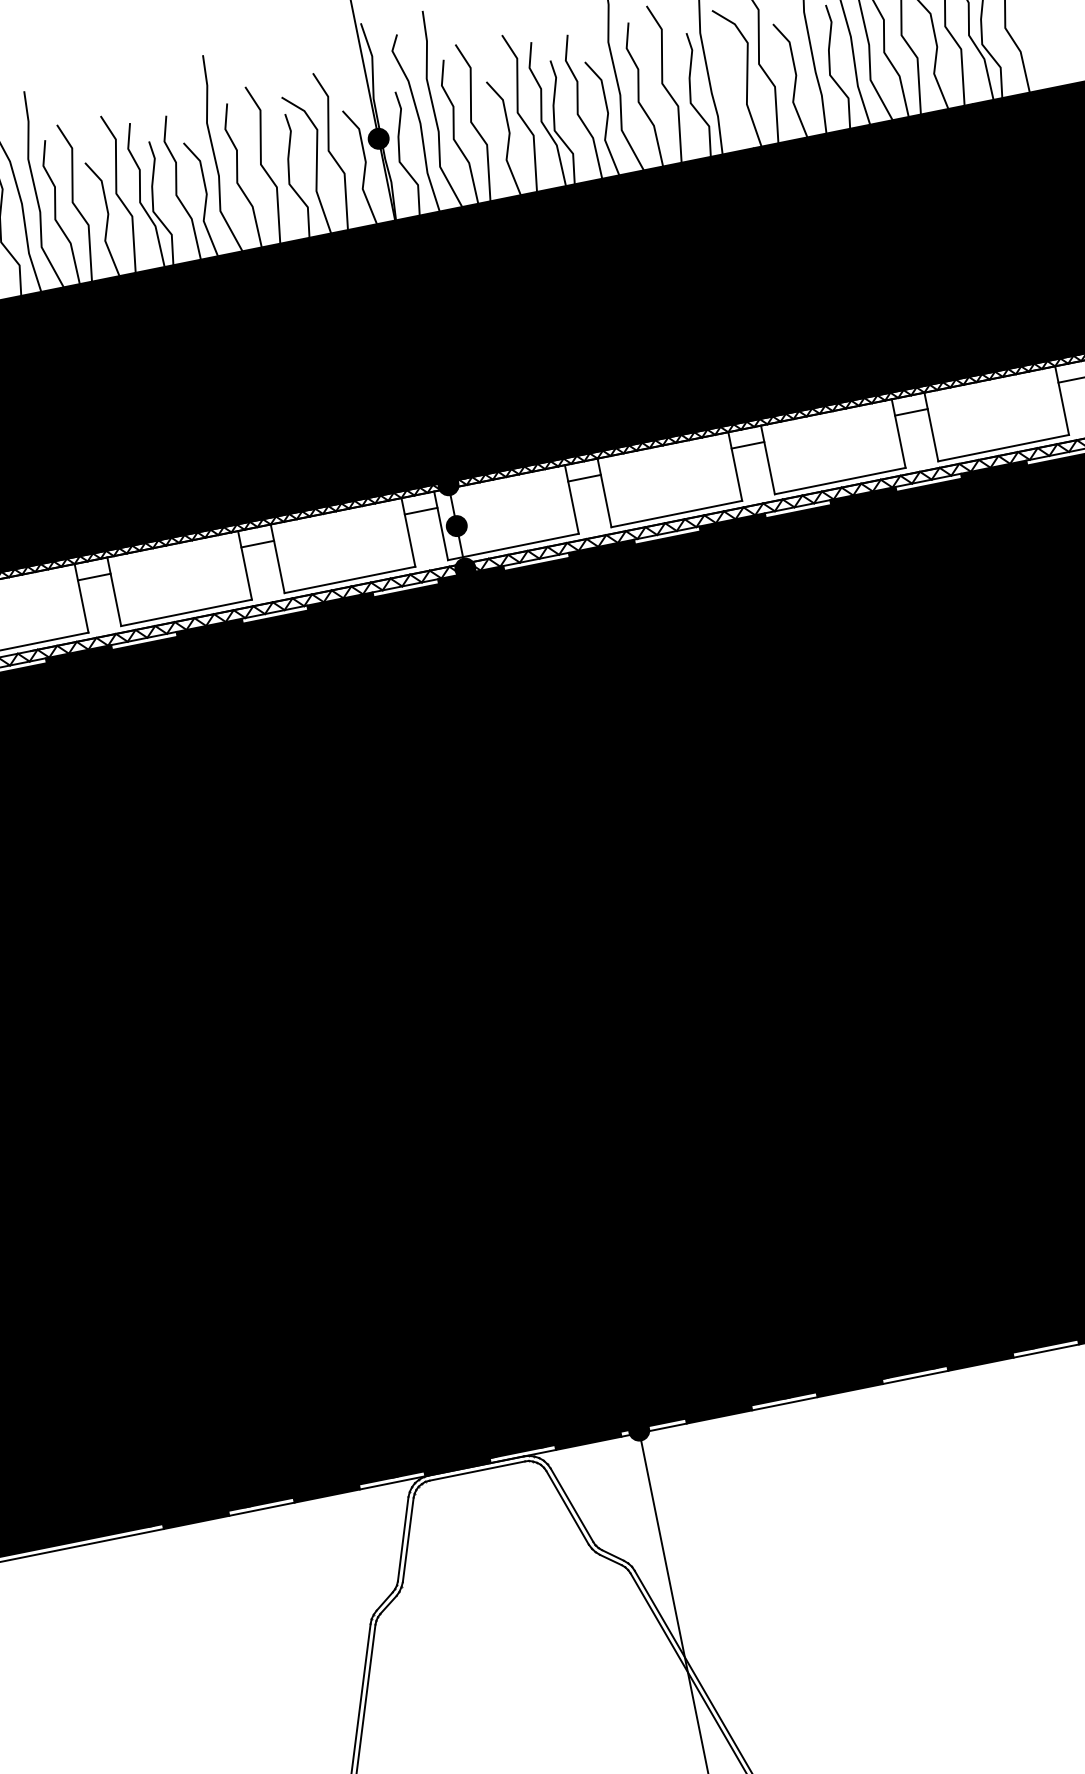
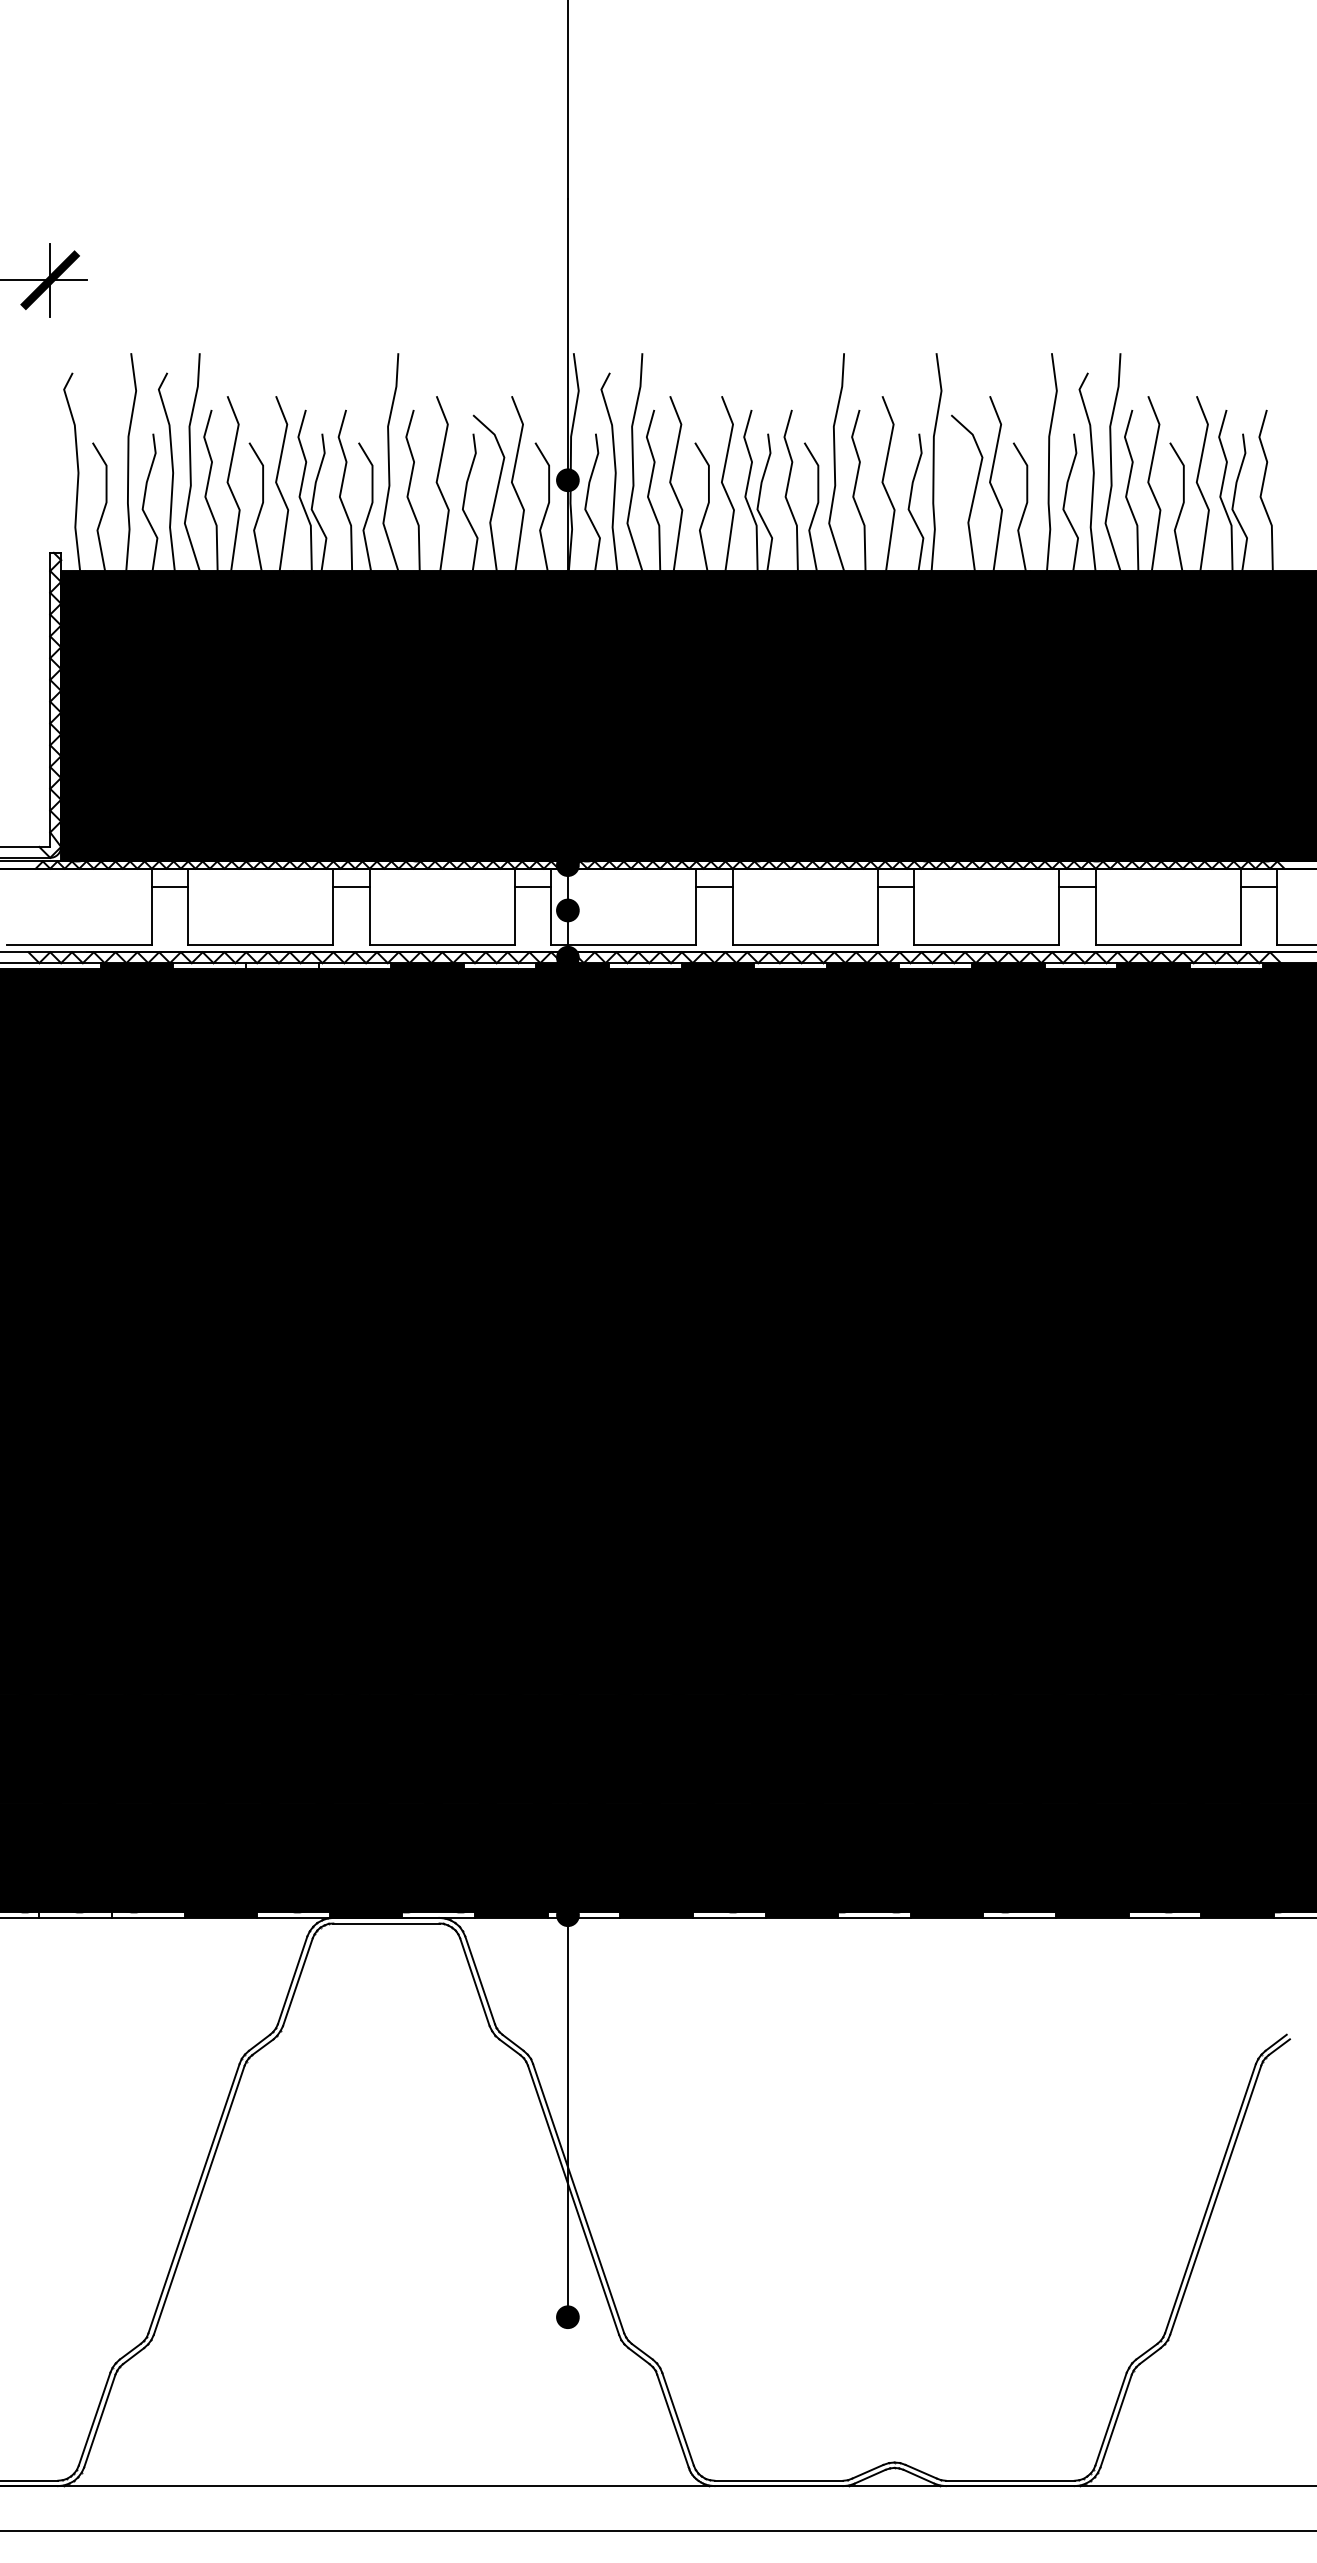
fill: (209, 627) -> (282, 965), removed
fill: (195, 1519) -> (75, 1914), removed

